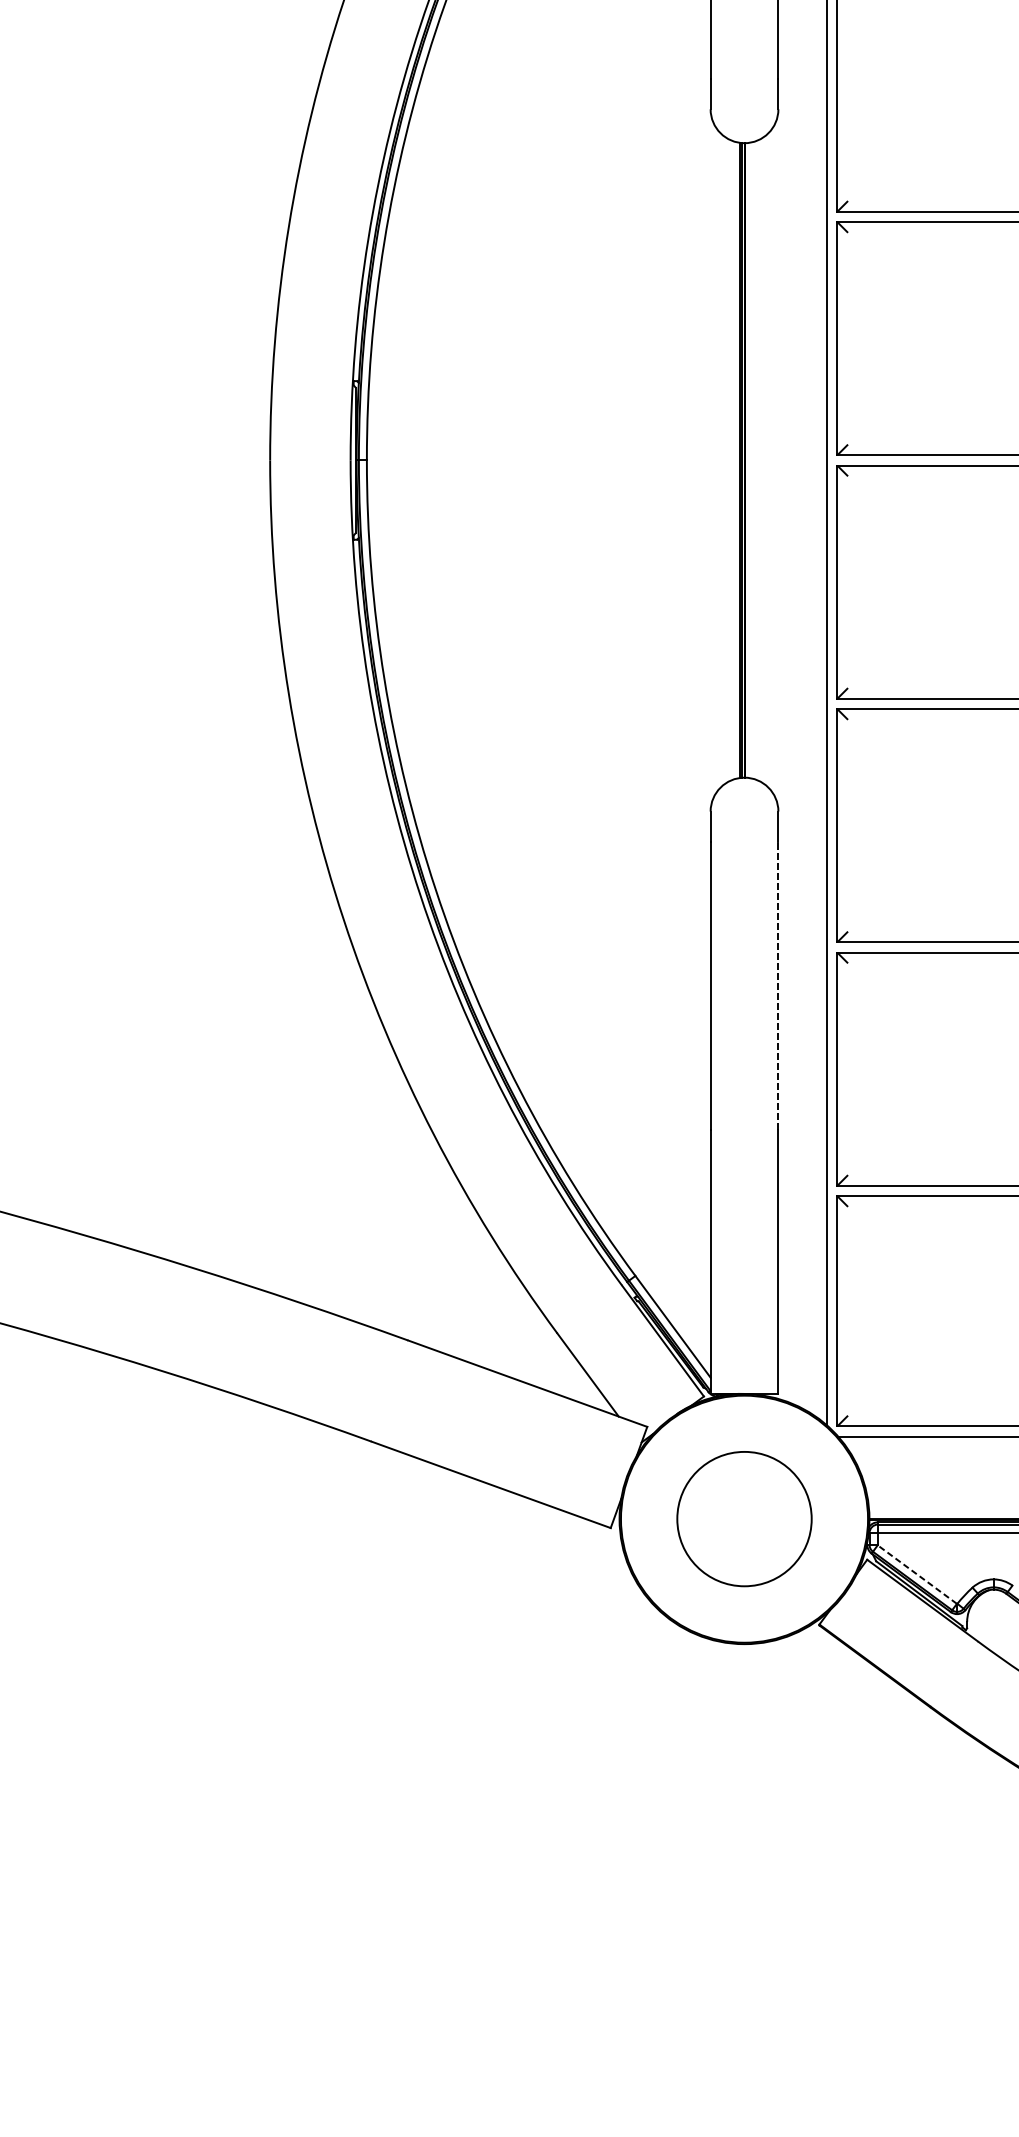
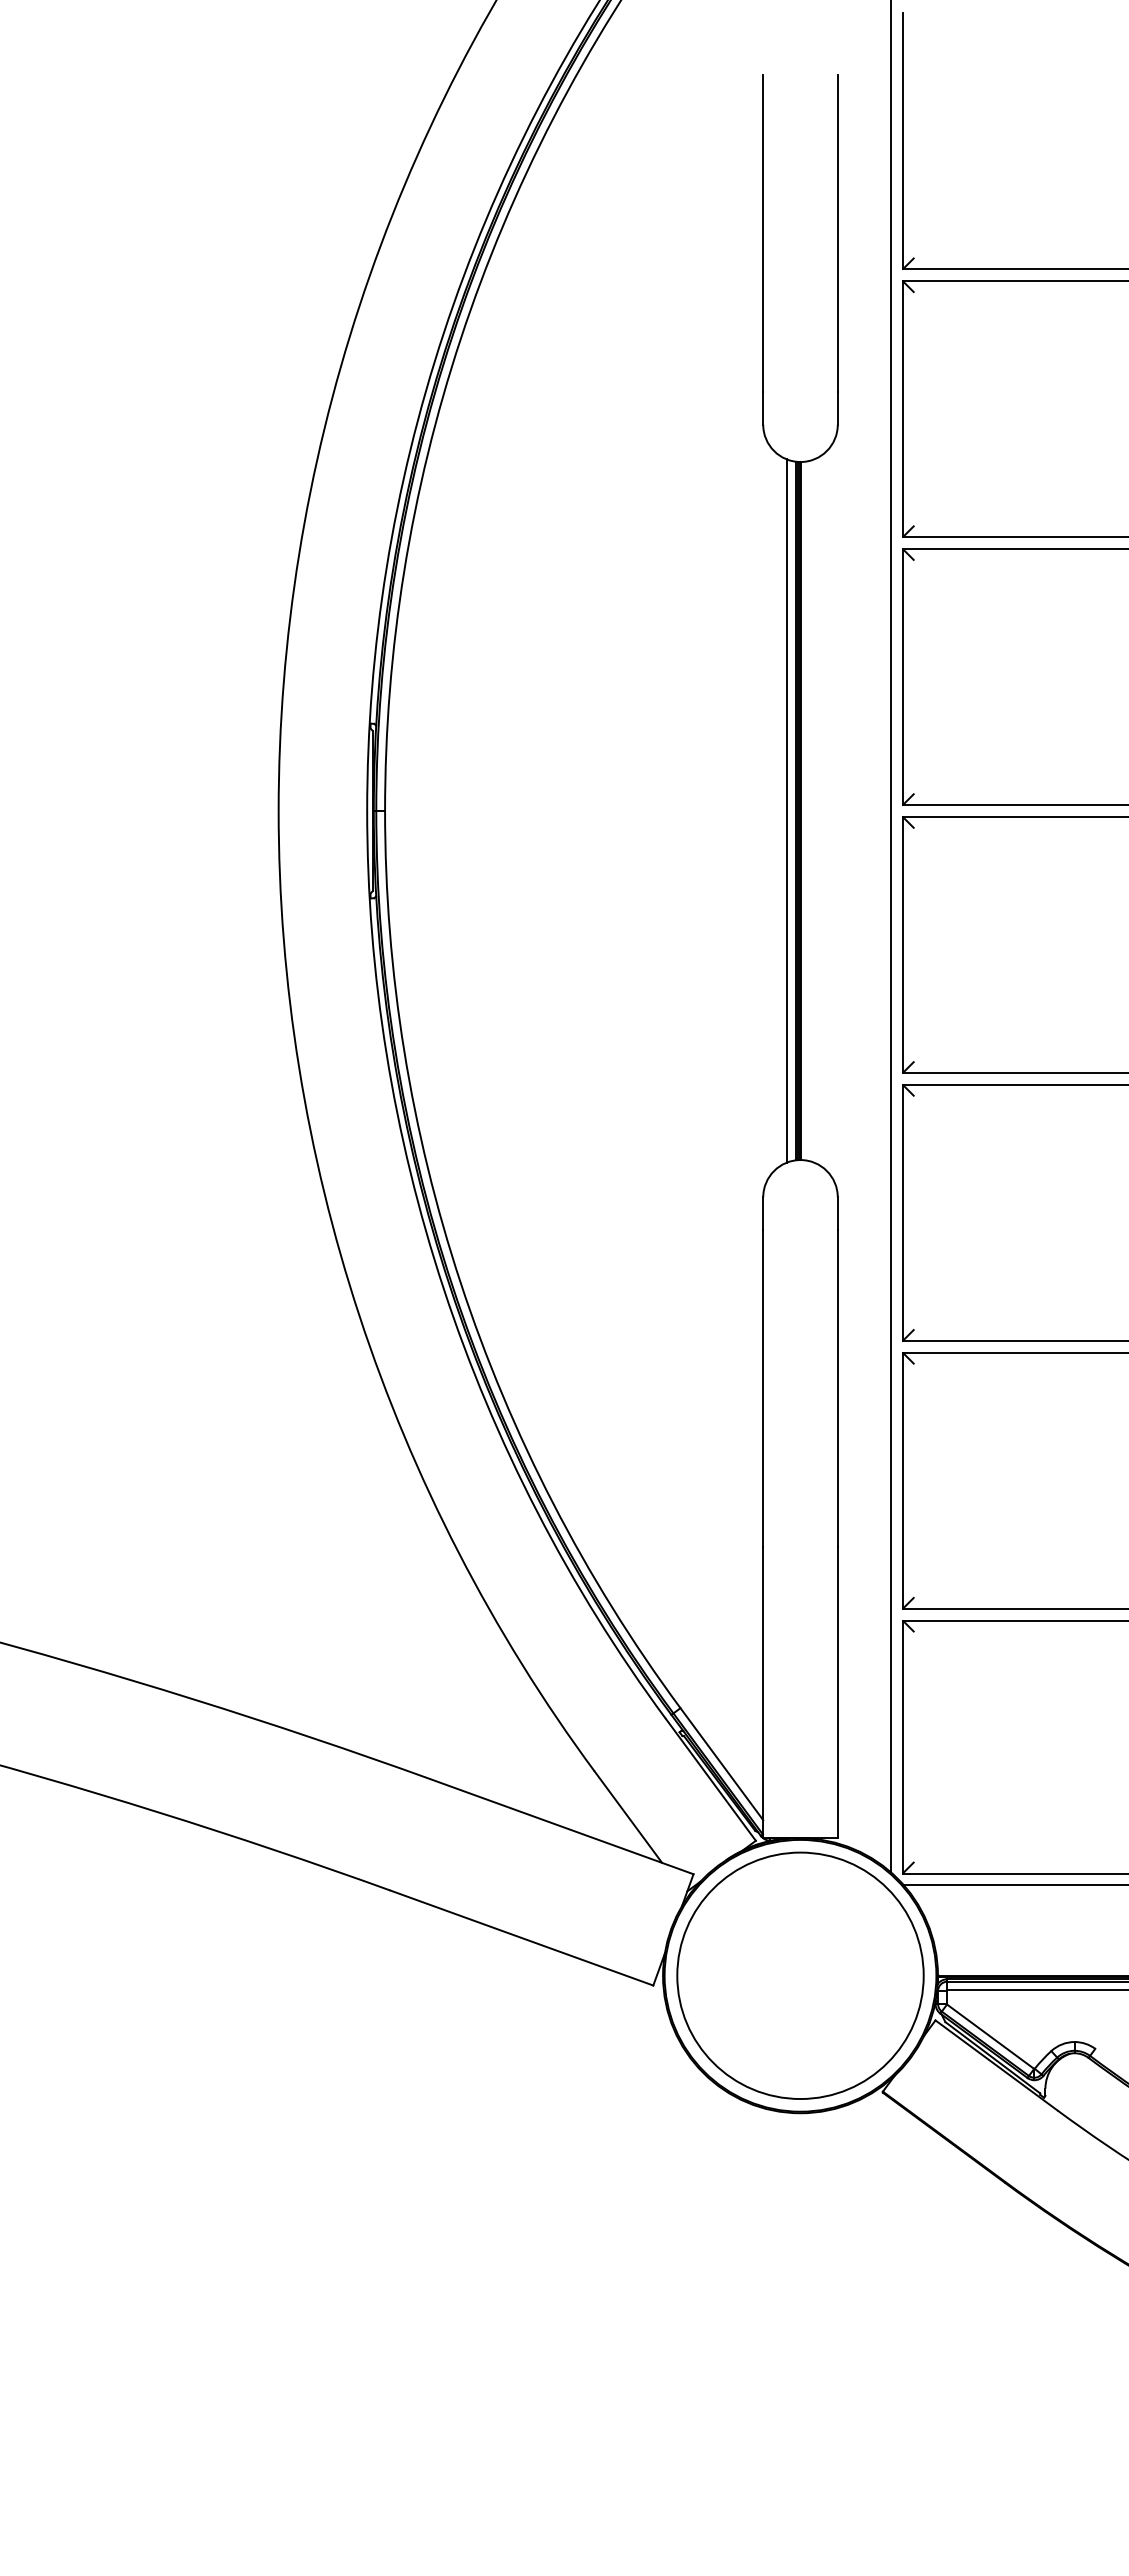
line: (731, 459) -> (786, 810), added
line: (778, 985) -> (837, 1388), dashed -> solid
circle: (744, 1518) -> (800, 1975), size x1.67
line: (917, 1574) -> (990, 2036), dashed -> solid

